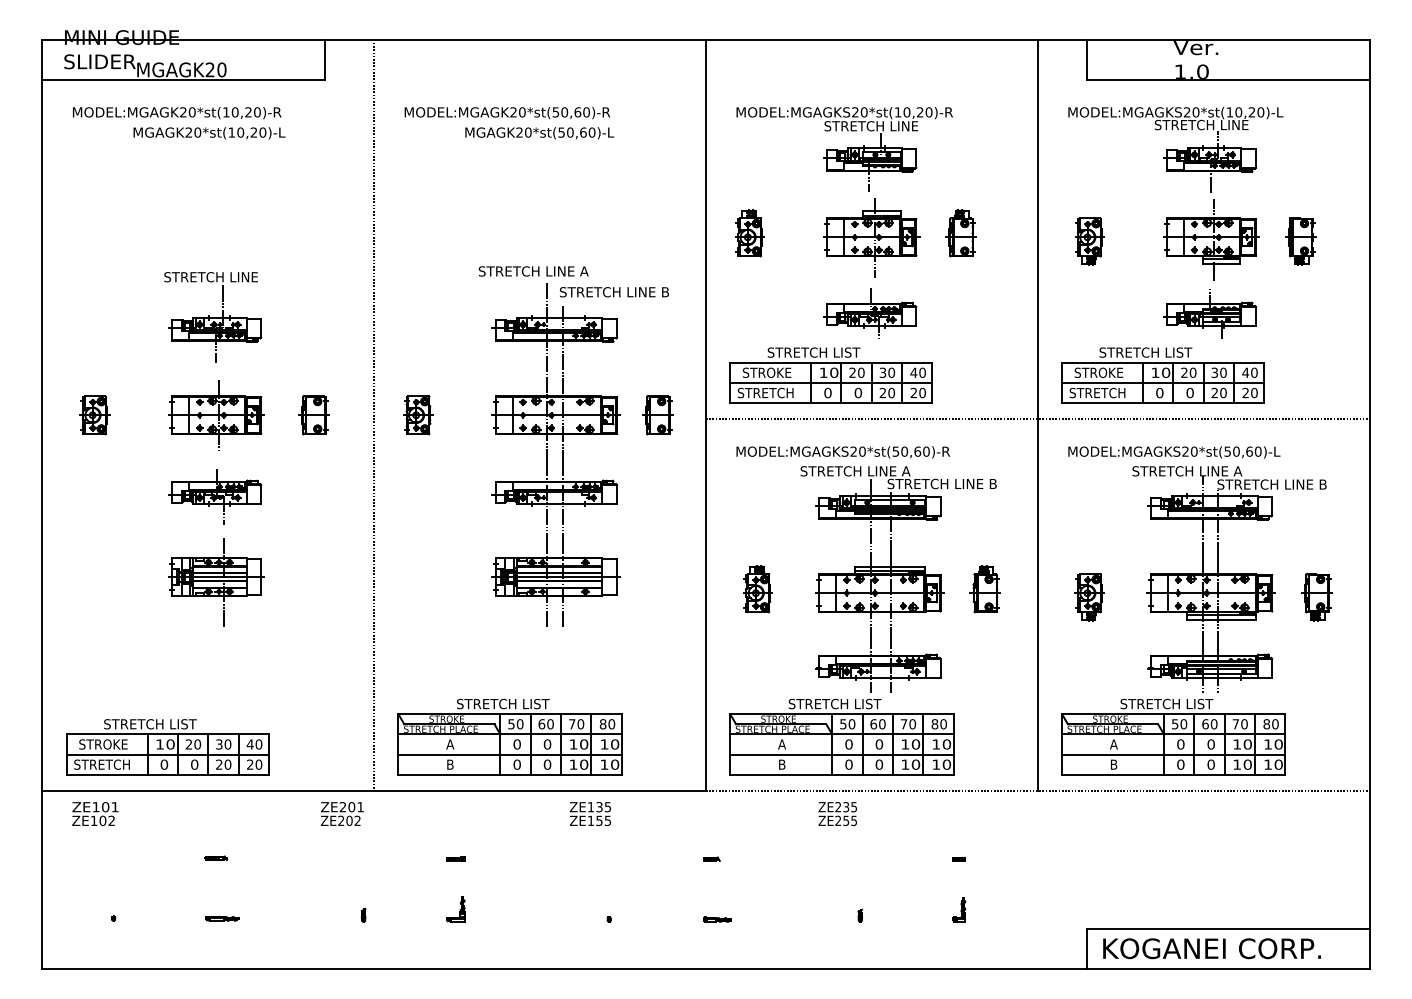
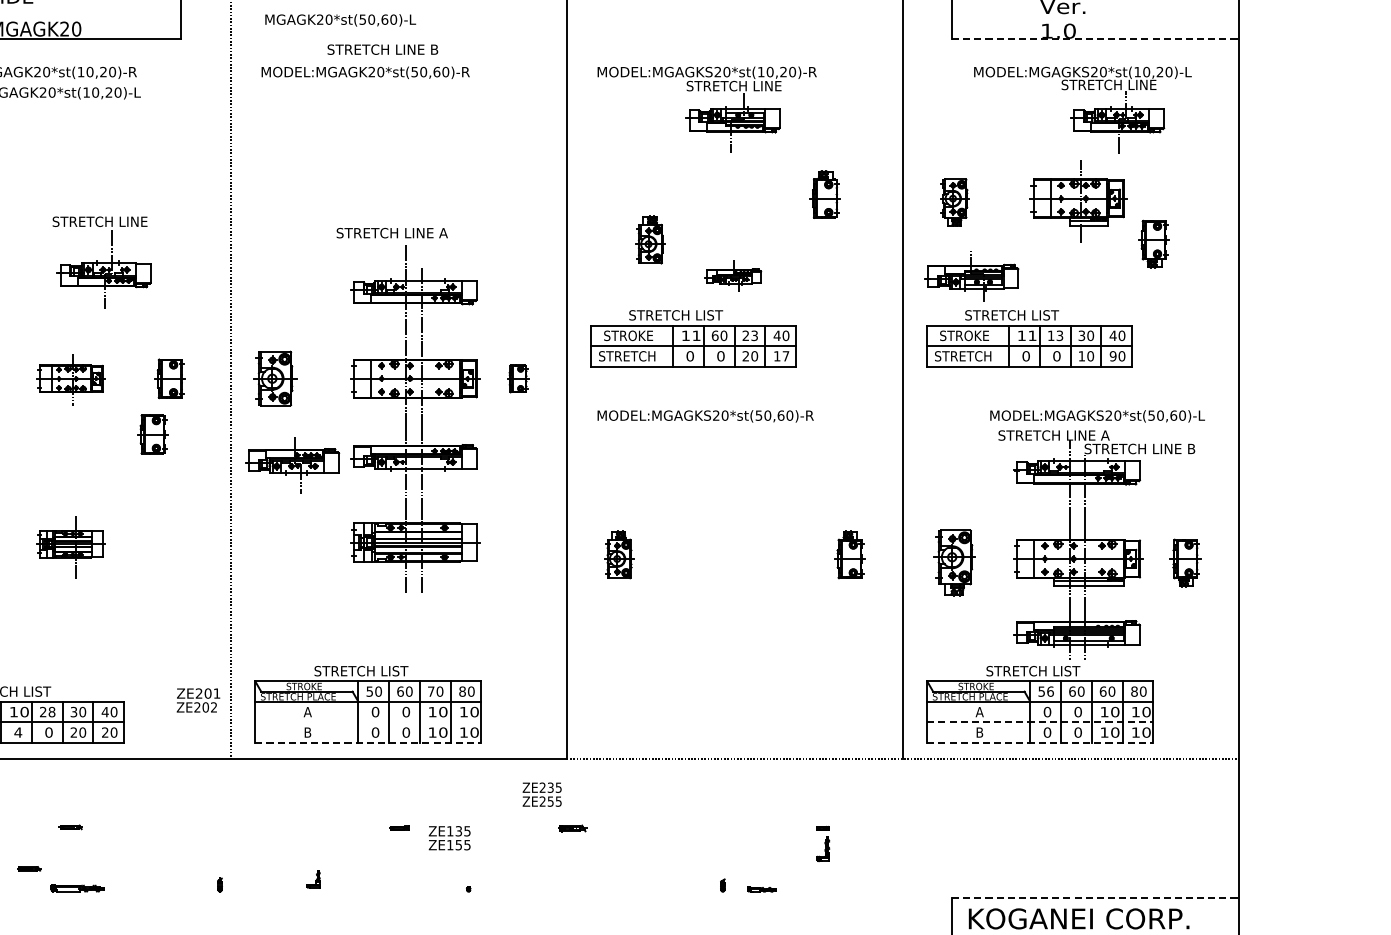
line: (1228, 80) -> (1095, 39), solid -> dashed
text: (539, 133) -> (340, 20), moved
part: (1175, 149) -> (1082, 109), moved
part: (749, 233) -> (650, 240), moved
part: (871, 237) -> (734, 198), removed
part: (1300, 241) -> (1153, 244), moved
text: (614, 292) -> (382, 49), moved
part: (870, 313) -> (733, 275), size x0.6
part: (1209, 313) -> (971, 275), moved
part: (213, 317) -> (102, 262), moved
text: (834, 372) -> (696, 335), 10 -> 11
text: (852, 372) -> (715, 335), 20 -> 60
text: (887, 372) -> (750, 335), 30 -> 23
text: (1166, 372) -> (1032, 335), 10 -> 11
text: (1188, 372) -> (1055, 335), 20 -> 13
text: (917, 392) -> (780, 355), 20 -> 17
text: (1214, 392) -> (1081, 355), 20 -> 10
text: (1245, 393) -> (1112, 356), 20 -> 90
part: (216, 415) -> (71, 379), size x0.7
part: (418, 415) -> (275, 379), size x1.4
part: (657, 415) -> (517, 379), size x0.7
line: (1037, 419) -> (902, 383), removed
text: (1174, 452) -> (1097, 416), moved
part: (296, 470) -> (152, 434), added
part: (215, 496) -> (292, 465), moved
part: (216, 582) -> (71, 548), size x0.7
part: (1089, 597) -> (955, 563), size x1.4
part: (862, 612) -> (725, 578), removed
text: (1183, 724) -> (1050, 691), 50 -> 56
text: (1235, 724) -> (1102, 691), 70 -> 60
text: (197, 744) -> (51, 712), 20 -> 28
line: (509, 754) -> (367, 722), removed
line: (1173, 754) -> (1040, 722), solid -> dashed
text: (164, 764) -> (18, 732), 0 -> 4
line: (510, 774) -> (368, 742), solid -> dashed
line: (1173, 774) -> (1040, 742), solid -> dashed
text: (341, 813) -> (197, 699), moved
text: (589, 813) -> (448, 837), moved
text: (837, 814) -> (541, 795), moved
part: (455, 858) -> (399, 827), moved
part: (711, 858) -> (572, 827), size x1.6
part: (174, 899) -> (28, 869), added
part: (455, 909) -> (313, 879), size x0.7
part: (959, 909) -> (823, 848), moved
part: (222, 918) -> (77, 888), size x1.6
part: (717, 919) -> (761, 889), moved
line: (1228, 928) -> (1095, 898), solid -> dashed

